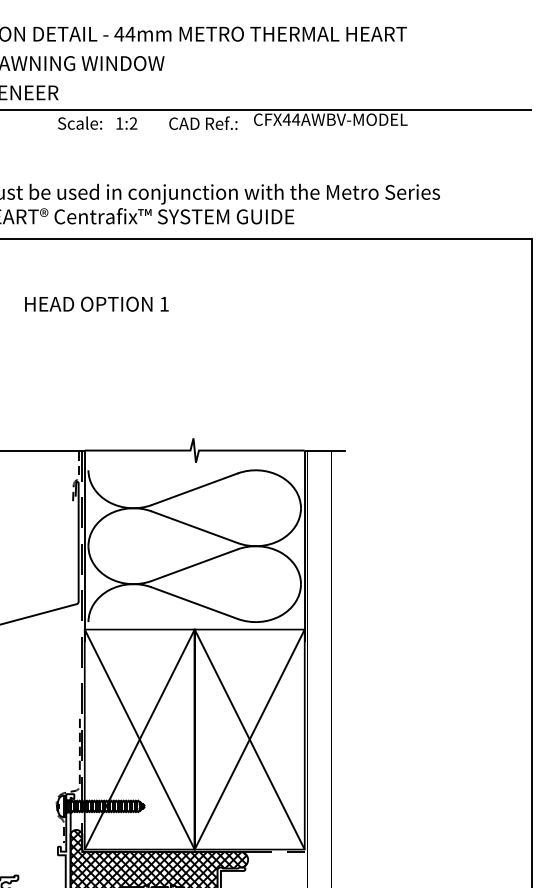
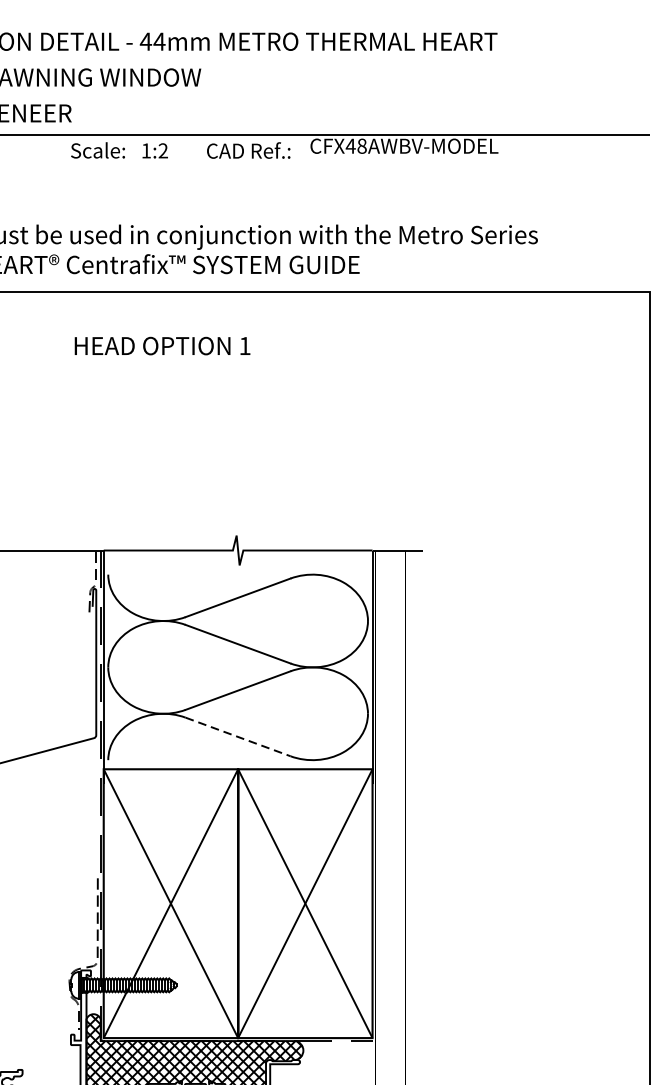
text: (296, 119) -> (362, 145), CFX44AWBV-MODEL -> CFX48AWBV-MODEL
text: (96, 303) -> (162, 345), moved
line: (194, 603) -> (237, 737), solid -> dashed

